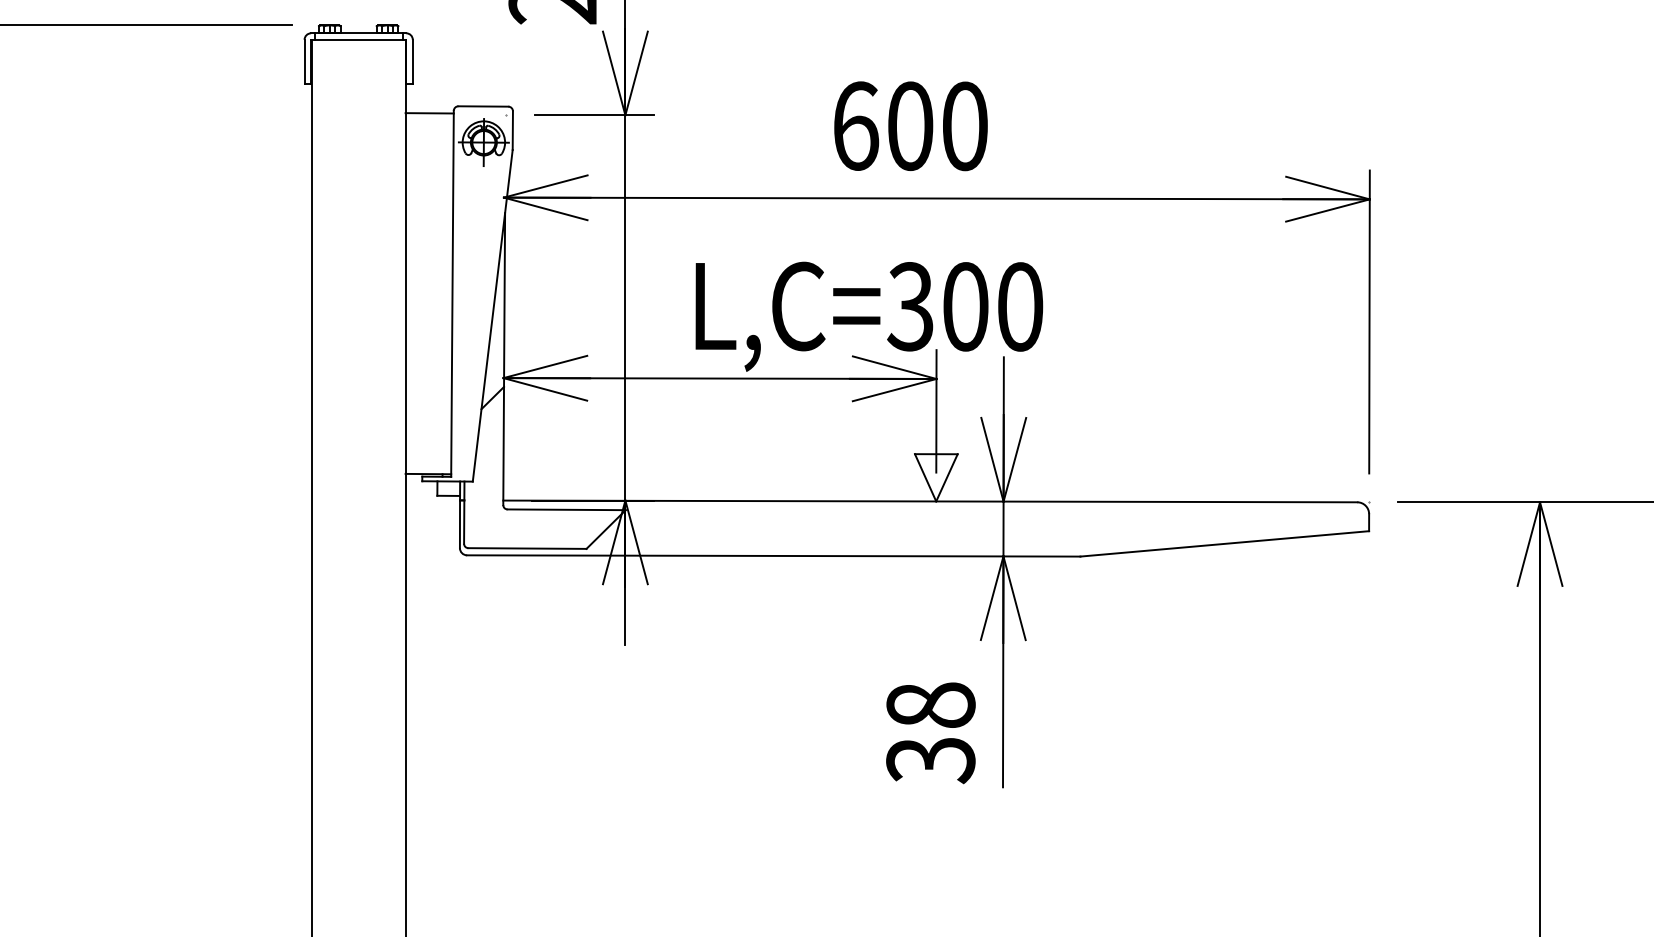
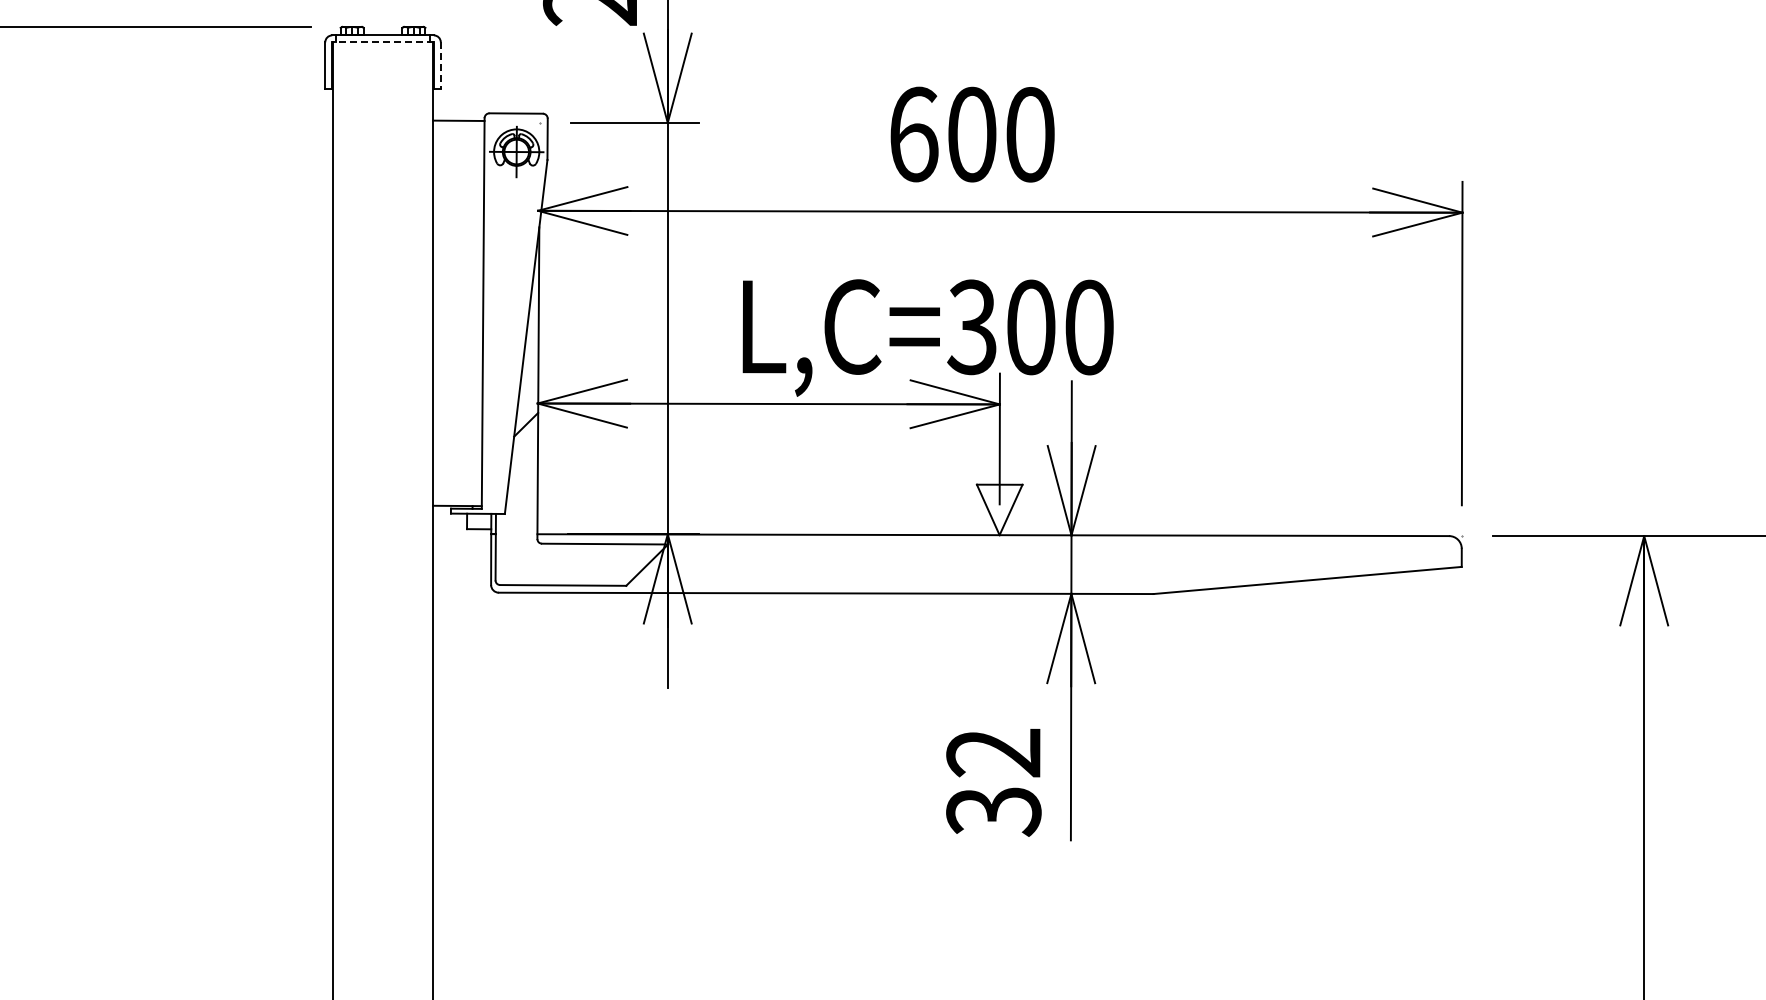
line: (359, 39) -> (383, 42), solid -> dashed
line: (412, 62) -> (440, 66), solid -> dashed
text: (930, 705) -> (993, 752), 38 -> 32

